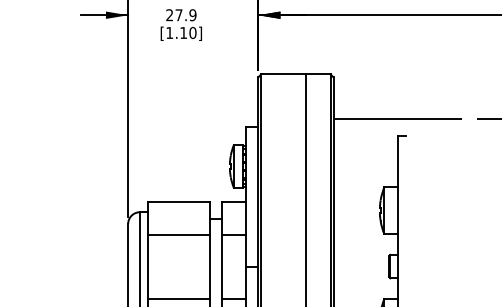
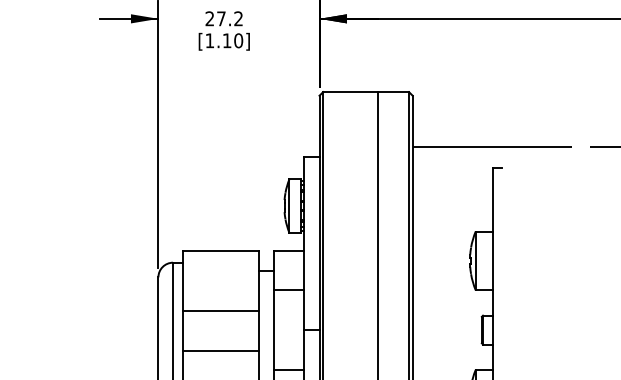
text: (192, 15) -> (238, 19), 27.9 -> 27.2
line: (178, 234) -> (220, 311), moved
line: (178, 298) -> (220, 350), moved

